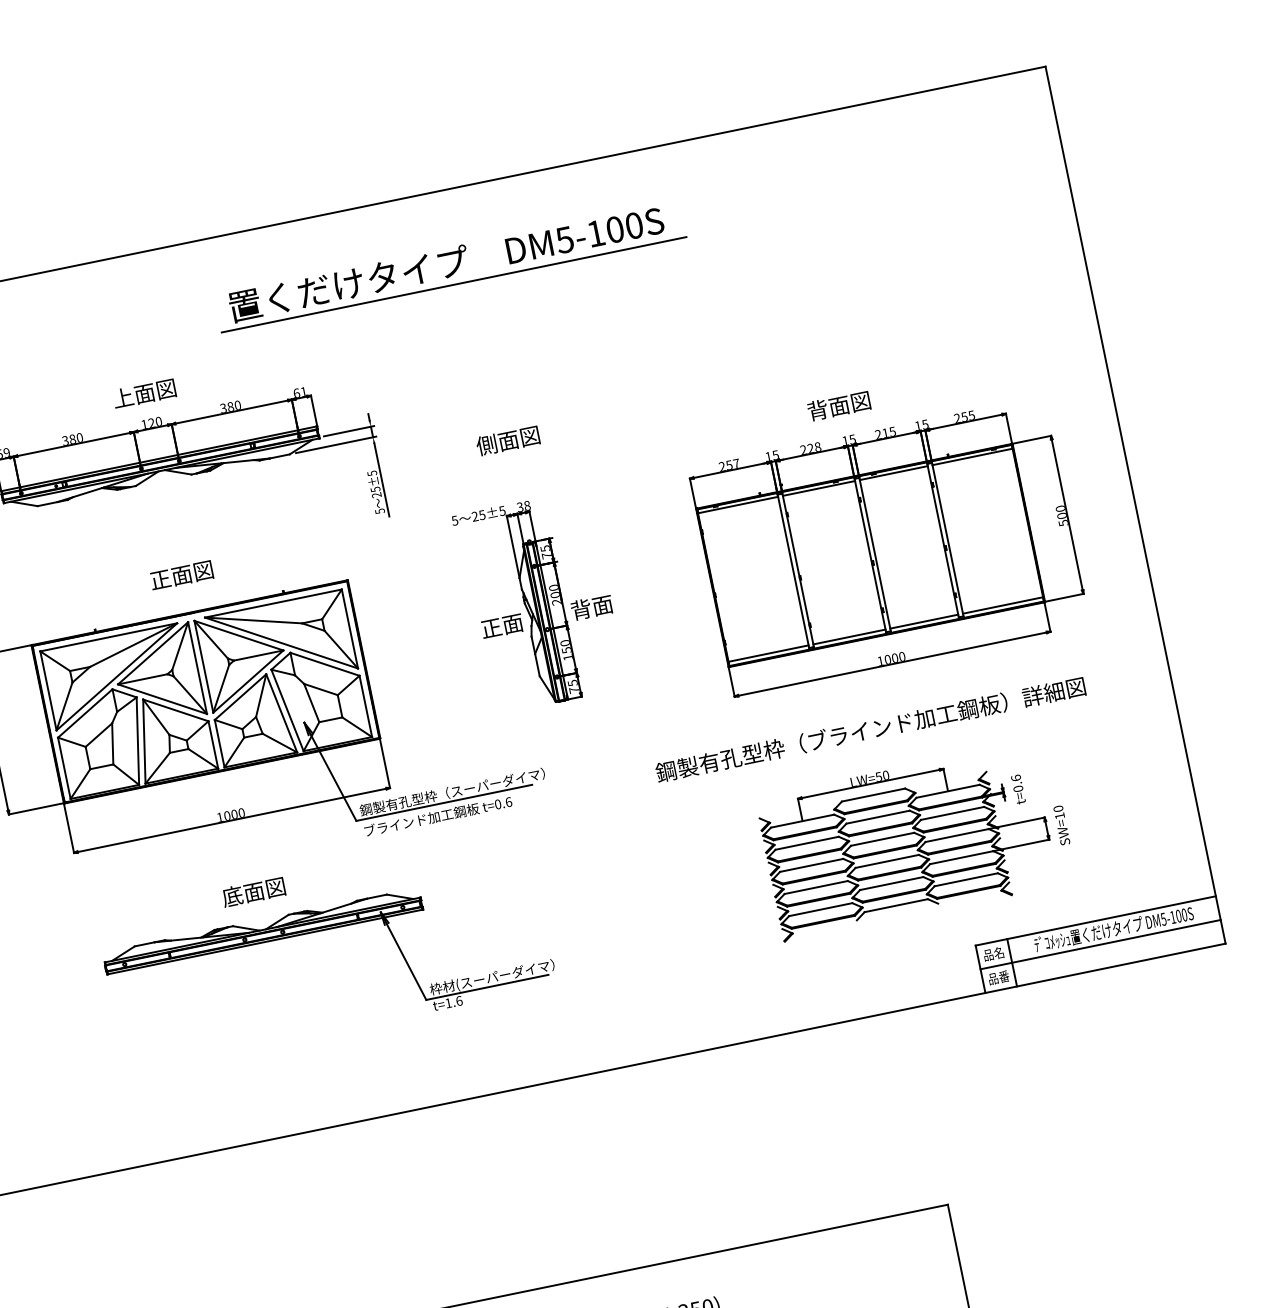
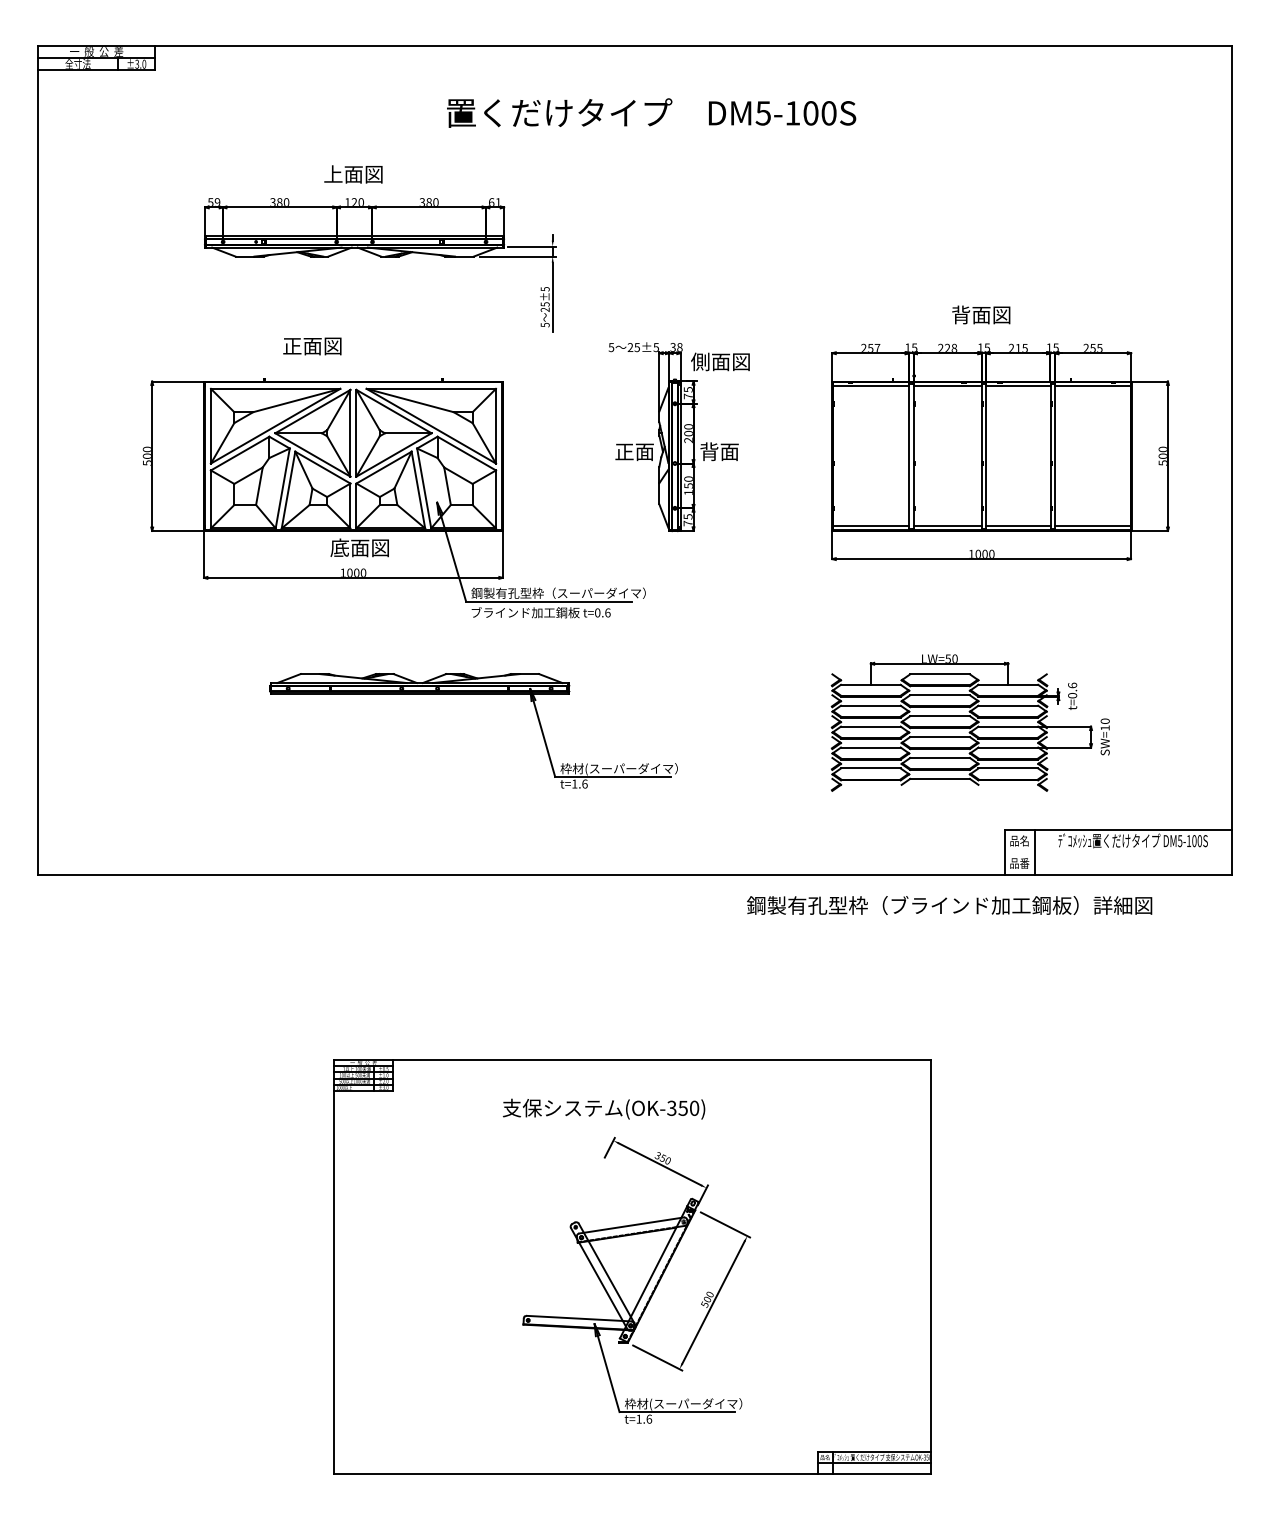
line: (454, 284) -> (654, 133), removed
text: (507, 440) -> (720, 361), moved
text: (181, 575) -> (312, 346), moved
text: (870, 729) -> (949, 905), moved
text: (253, 891) -> (359, 547), moved
part: (321, 930) -> (473, 694), moved
line: (1099, 944) -> (1117, 852), removed

